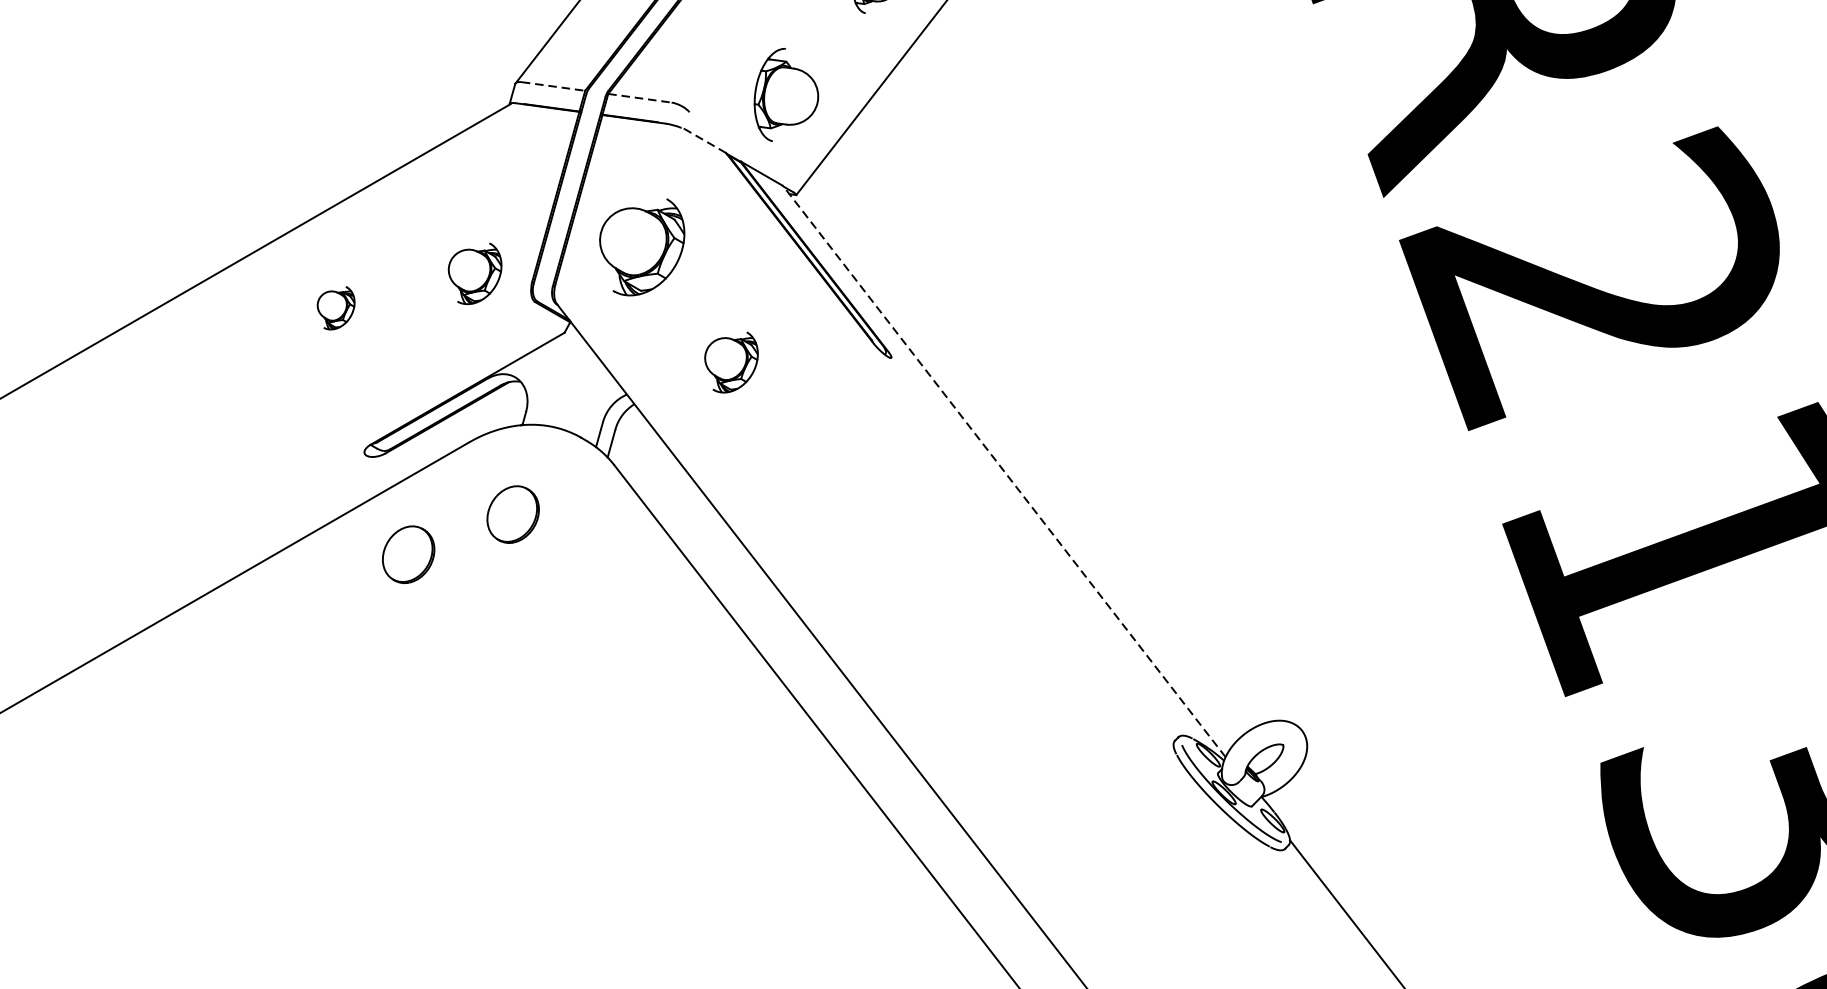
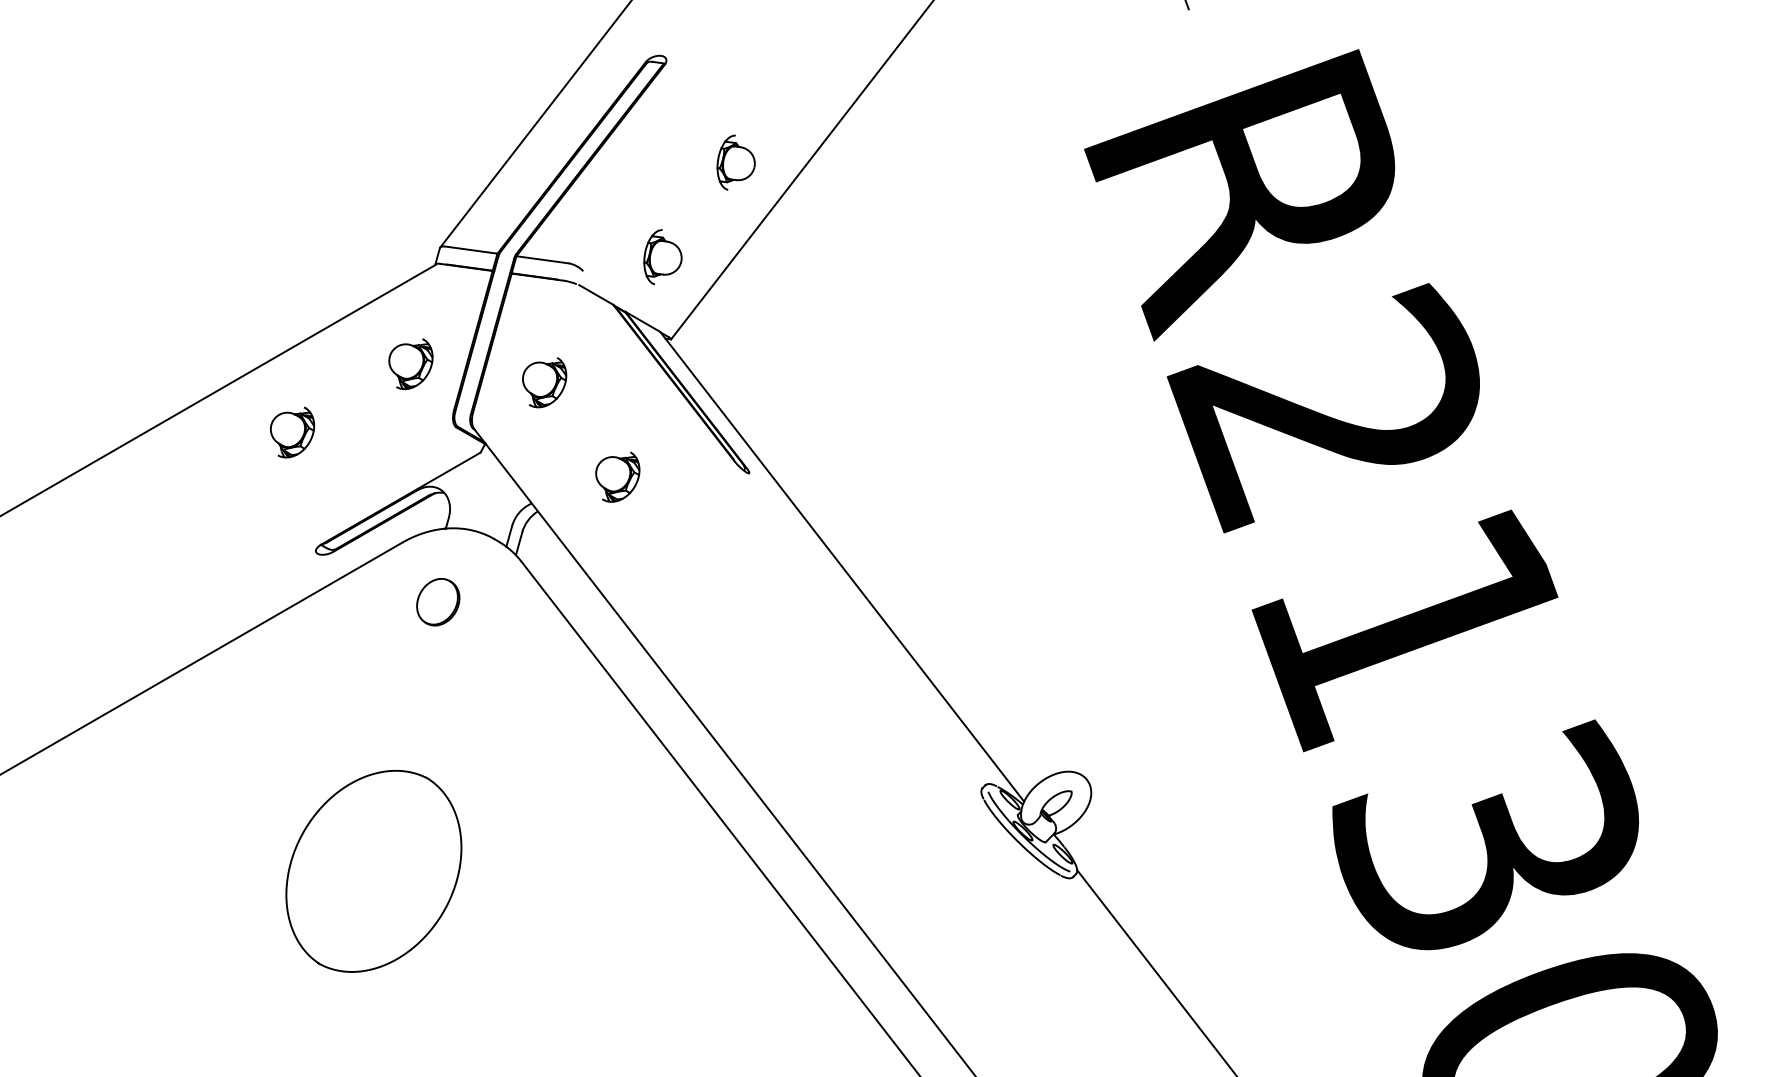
line: (553, 86) -> (471, 250), dashed -> solid
part: (785, 95) -> (662, 257), size x0.71
line: (639, 97) -> (542, 259), dashed -> solid
line: (705, 141) -> (596, 295), dashed -> solid
part: (642, 247) -> (544, 382), size x0.62
part: (474, 272) -> (410, 363), moved
part: (335, 308) -> (292, 432), size x1.43
line: (1004, 472) -> (842, 567), dashed -> solid
part: (408, 555) -> (352, 635), removed
part: (434, 840) -> (373, 870), added

